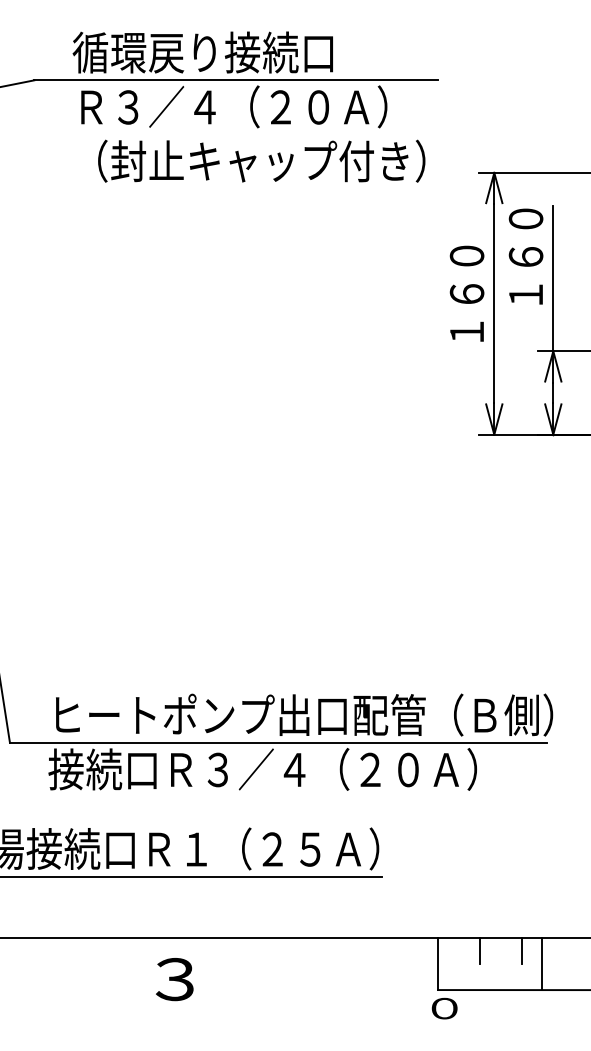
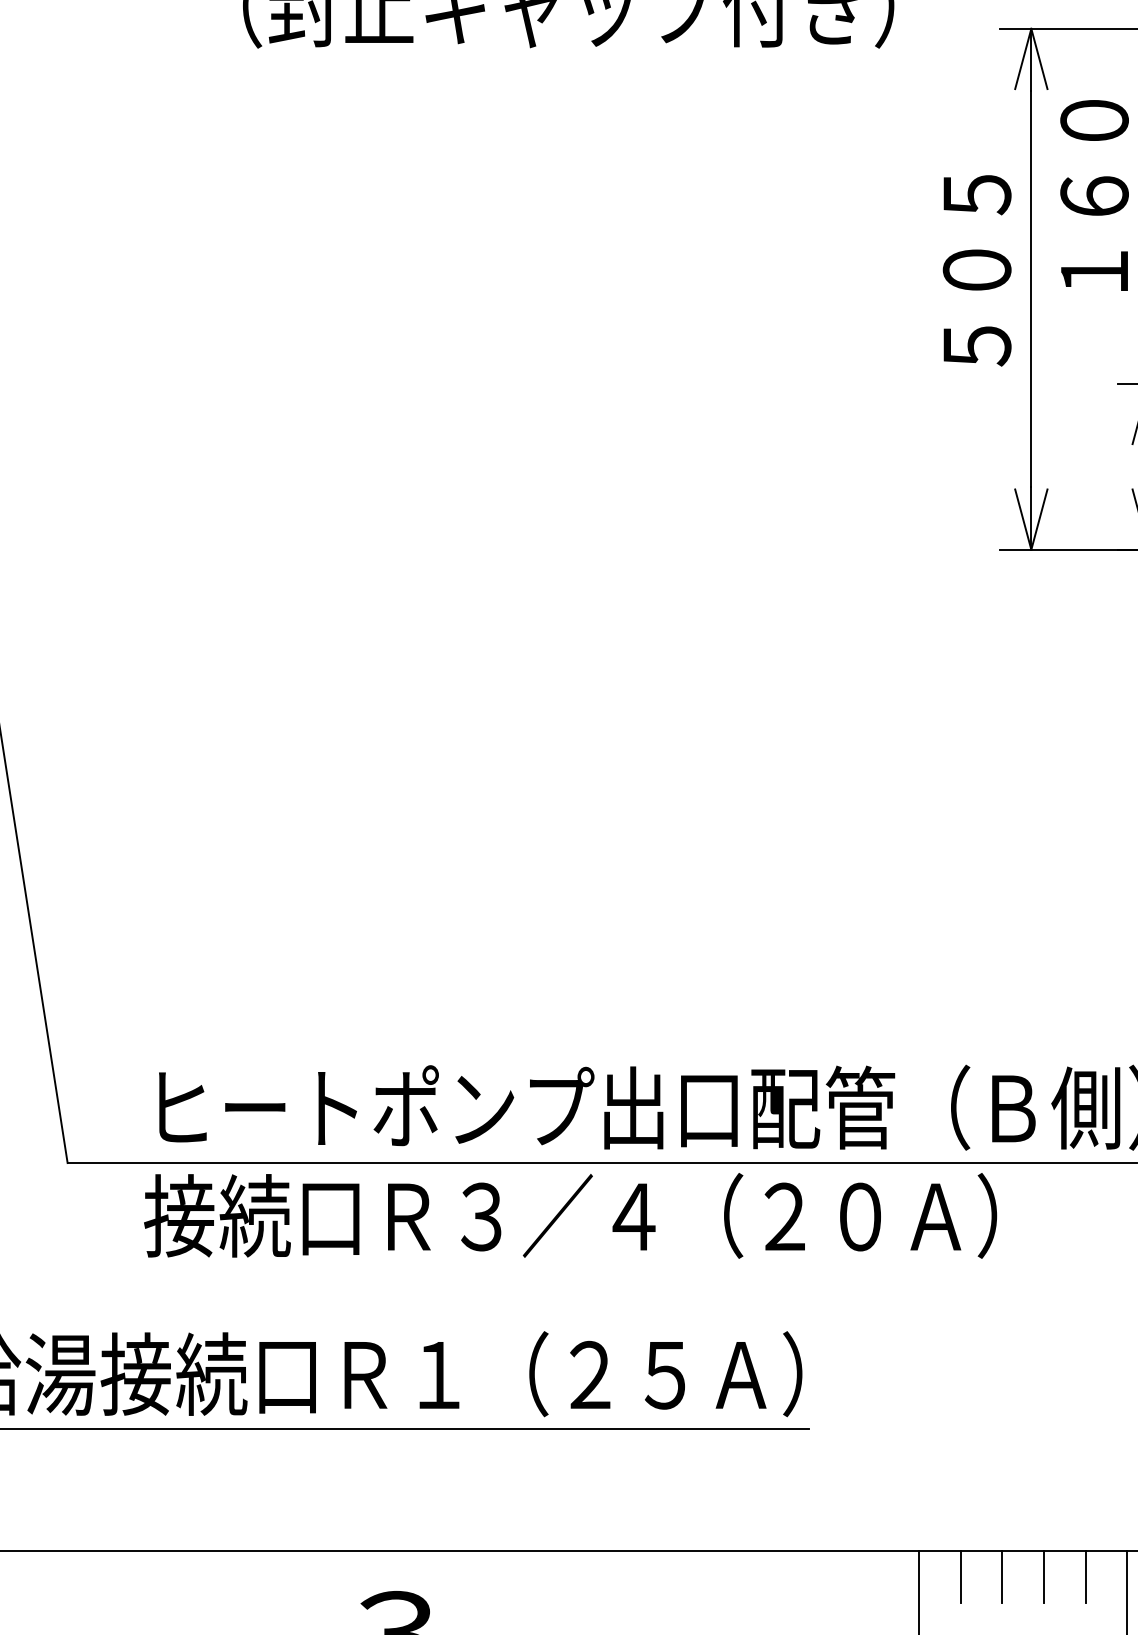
text: (466, 293) -> (976, 268), １６０ -> ５０５
line: (458, 950) -> (960, 1576), added
line: (500, 950) -> (1043, 1576), added

